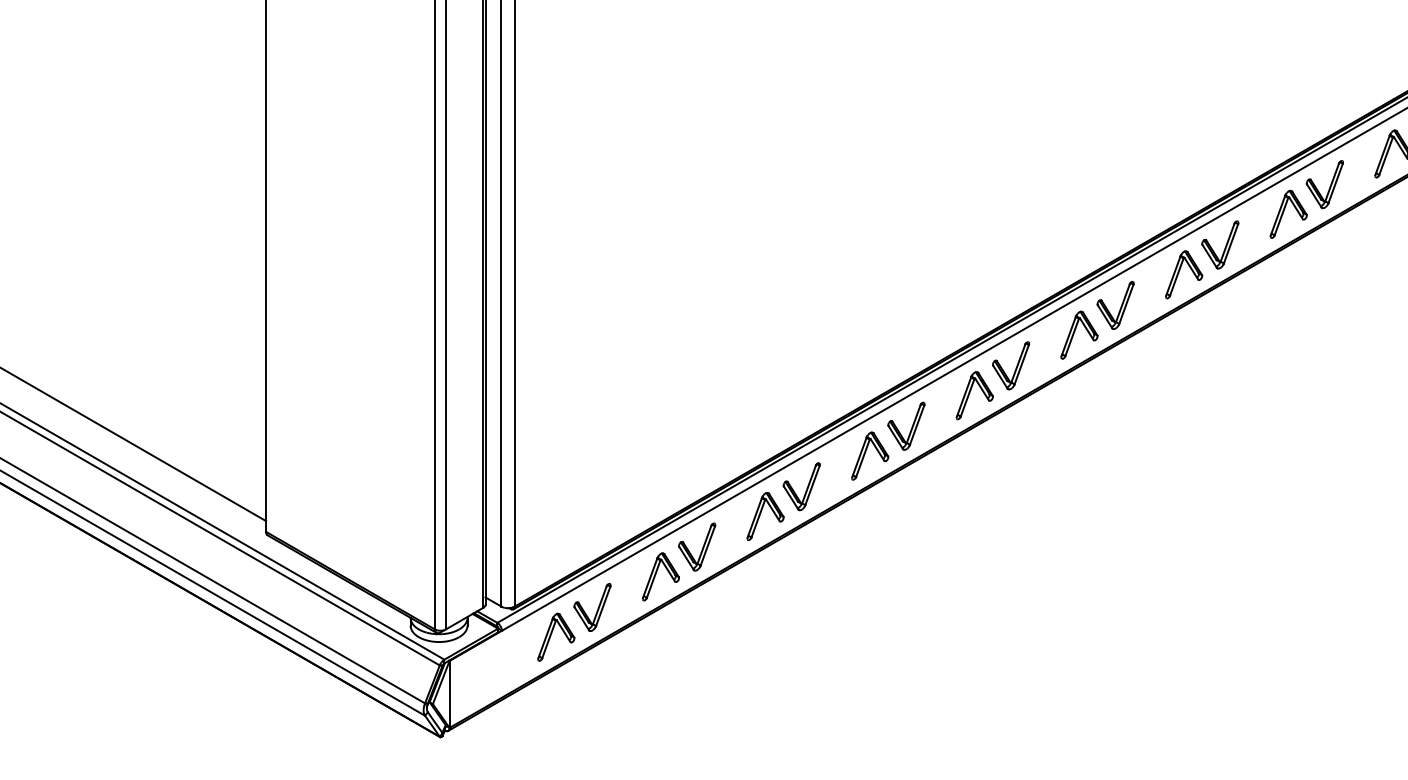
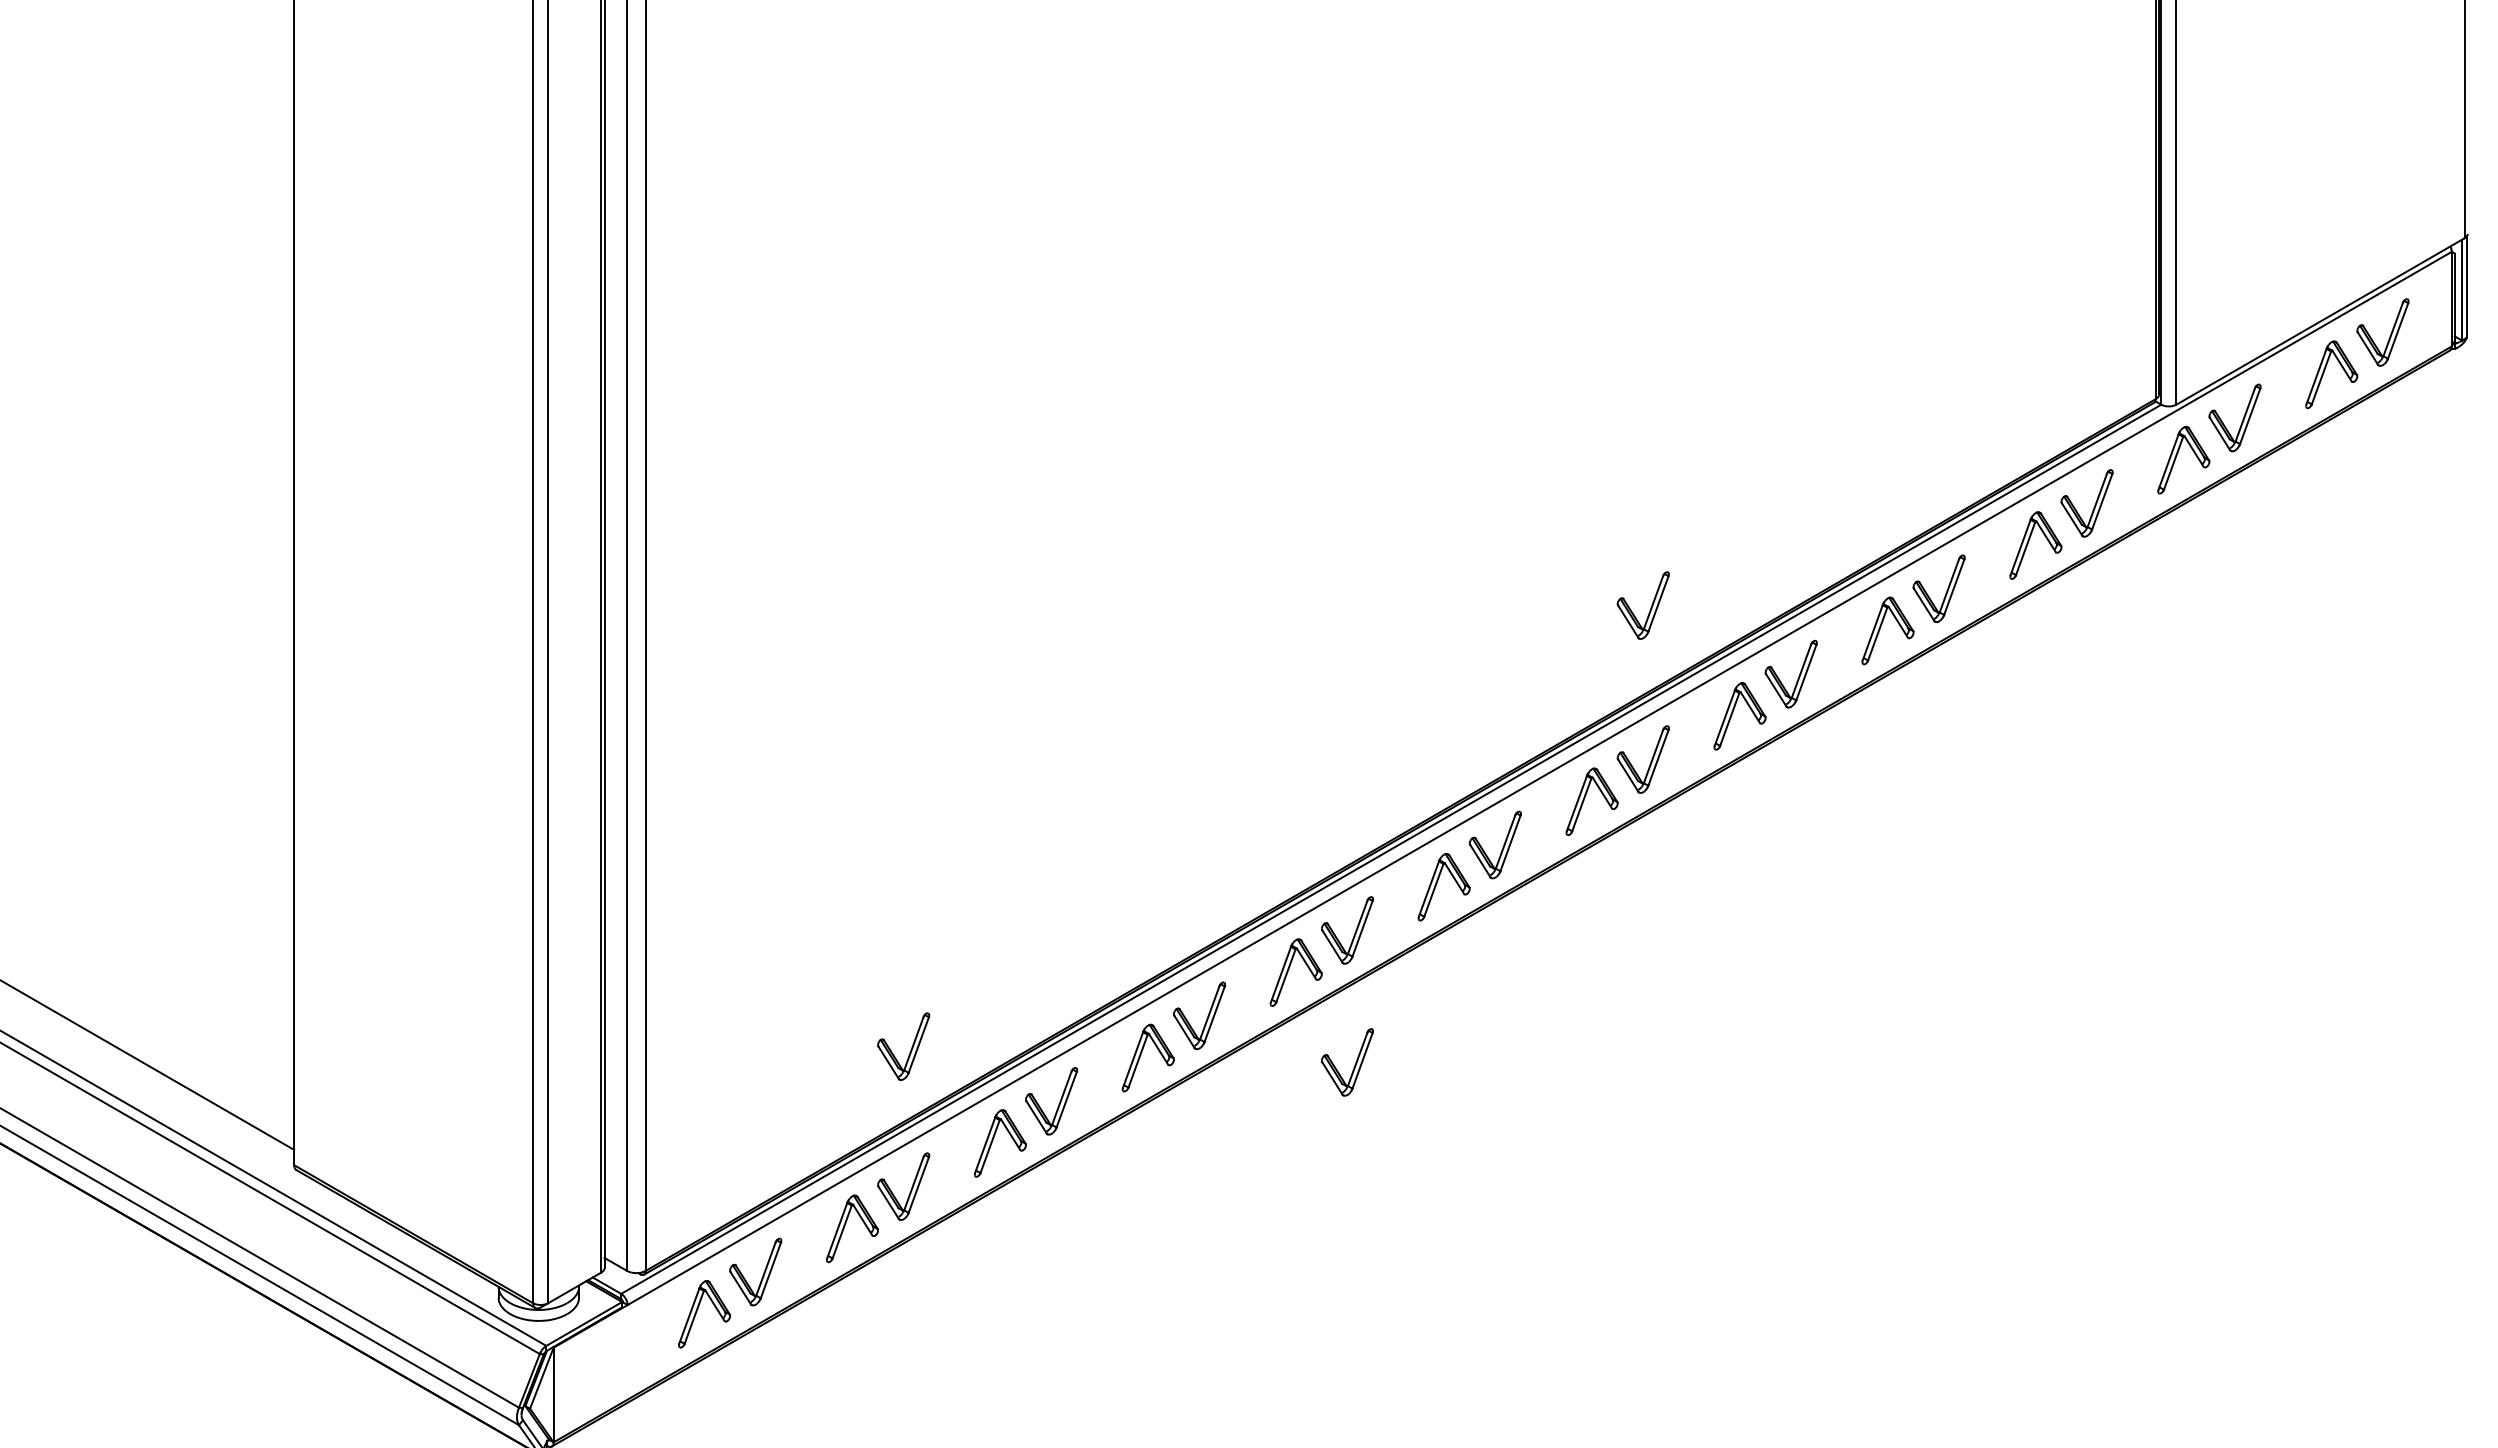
part: (1225, 137) -> (1650, 607), added
part: (701, 450) -> (910, 1049), added
part: (1016, 460) -> (1354, 1064), added

